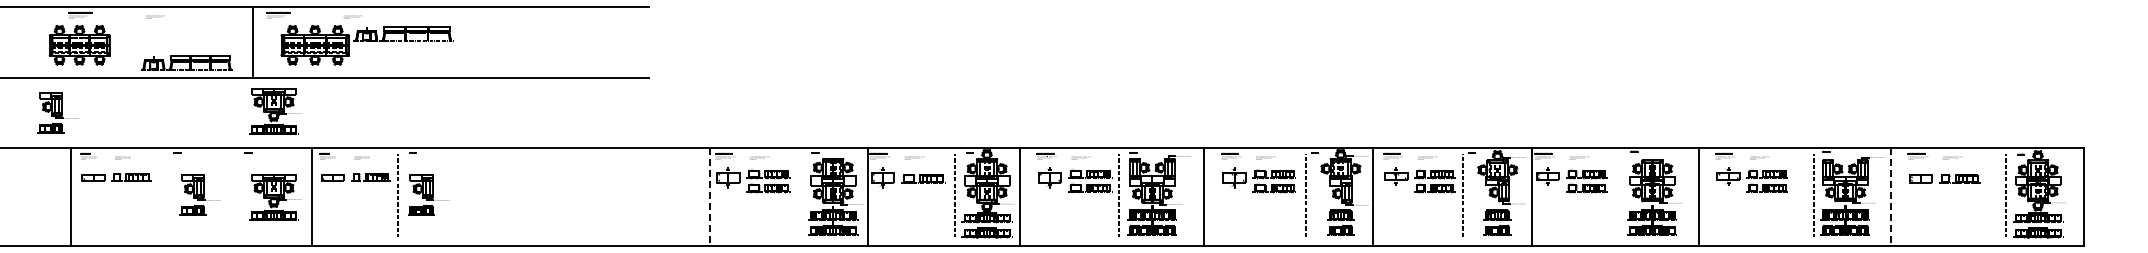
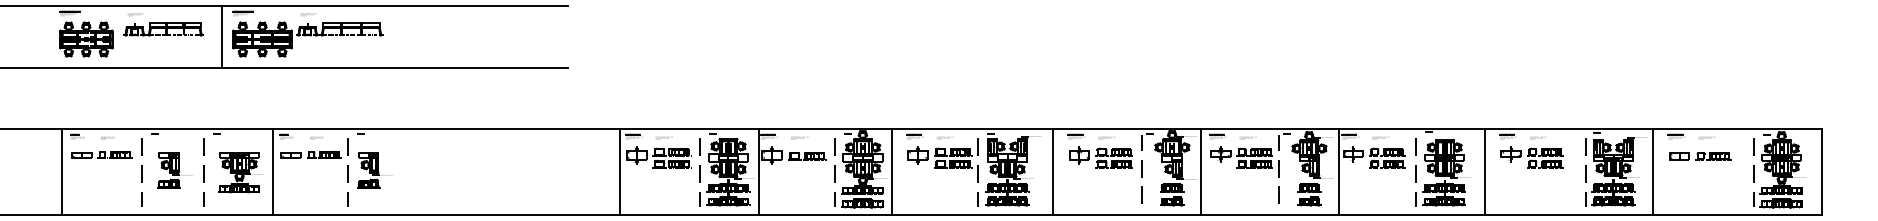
part: (79, 45) -> (86, 39), moved
part: (366, 45) -> (307, 39), moved
part: (186, 62) -> (163, 29), moved
part: (275, 111) -> (240, 97), removed
part: (57, 112) -> (50, 98), removed
line: (162, 195) -> (142, 170), added
line: (233, 195) -> (204, 170), added
line: (800, 195) -> (699, 170), added
line: (1619, 195) -> (1415, 170), added
line: (709, 196) -> (620, 171), dashed -> solid
line: (1891, 196) -> (1653, 171), dashed -> solid

